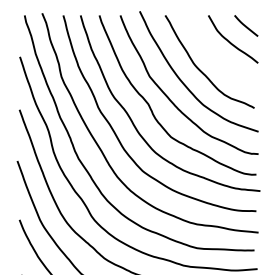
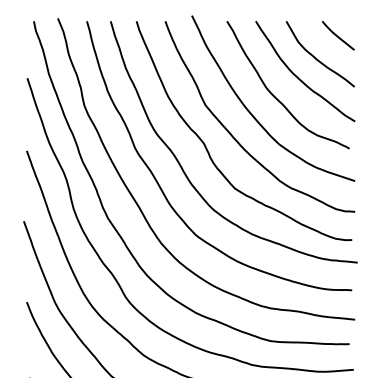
curve: (219, 57) -> (301, 79), added

